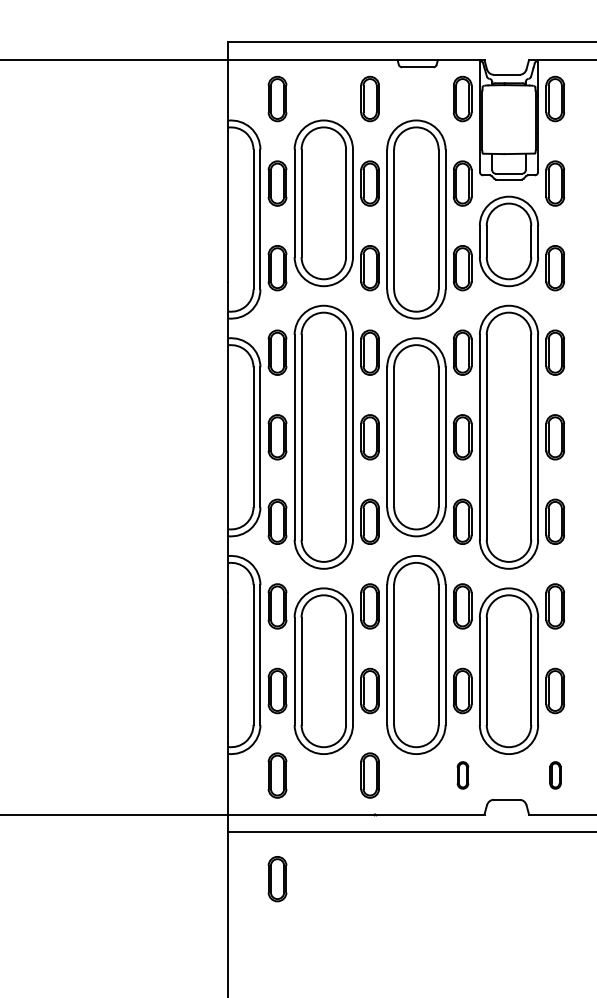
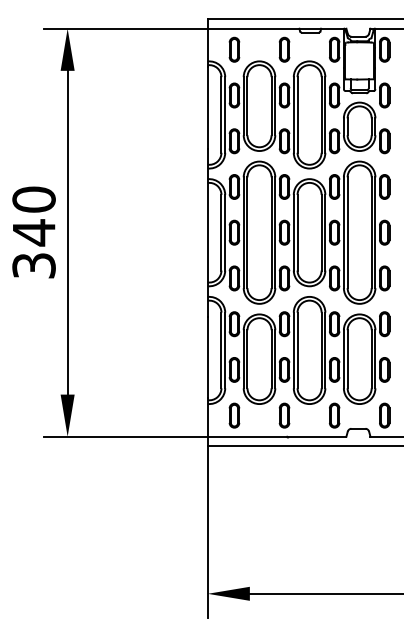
part: (462, 775) -> (334, 415), size x1.67
part: (554, 775) -> (384, 415), size x1.67
part: (277, 878) -> (234, 471), removed

